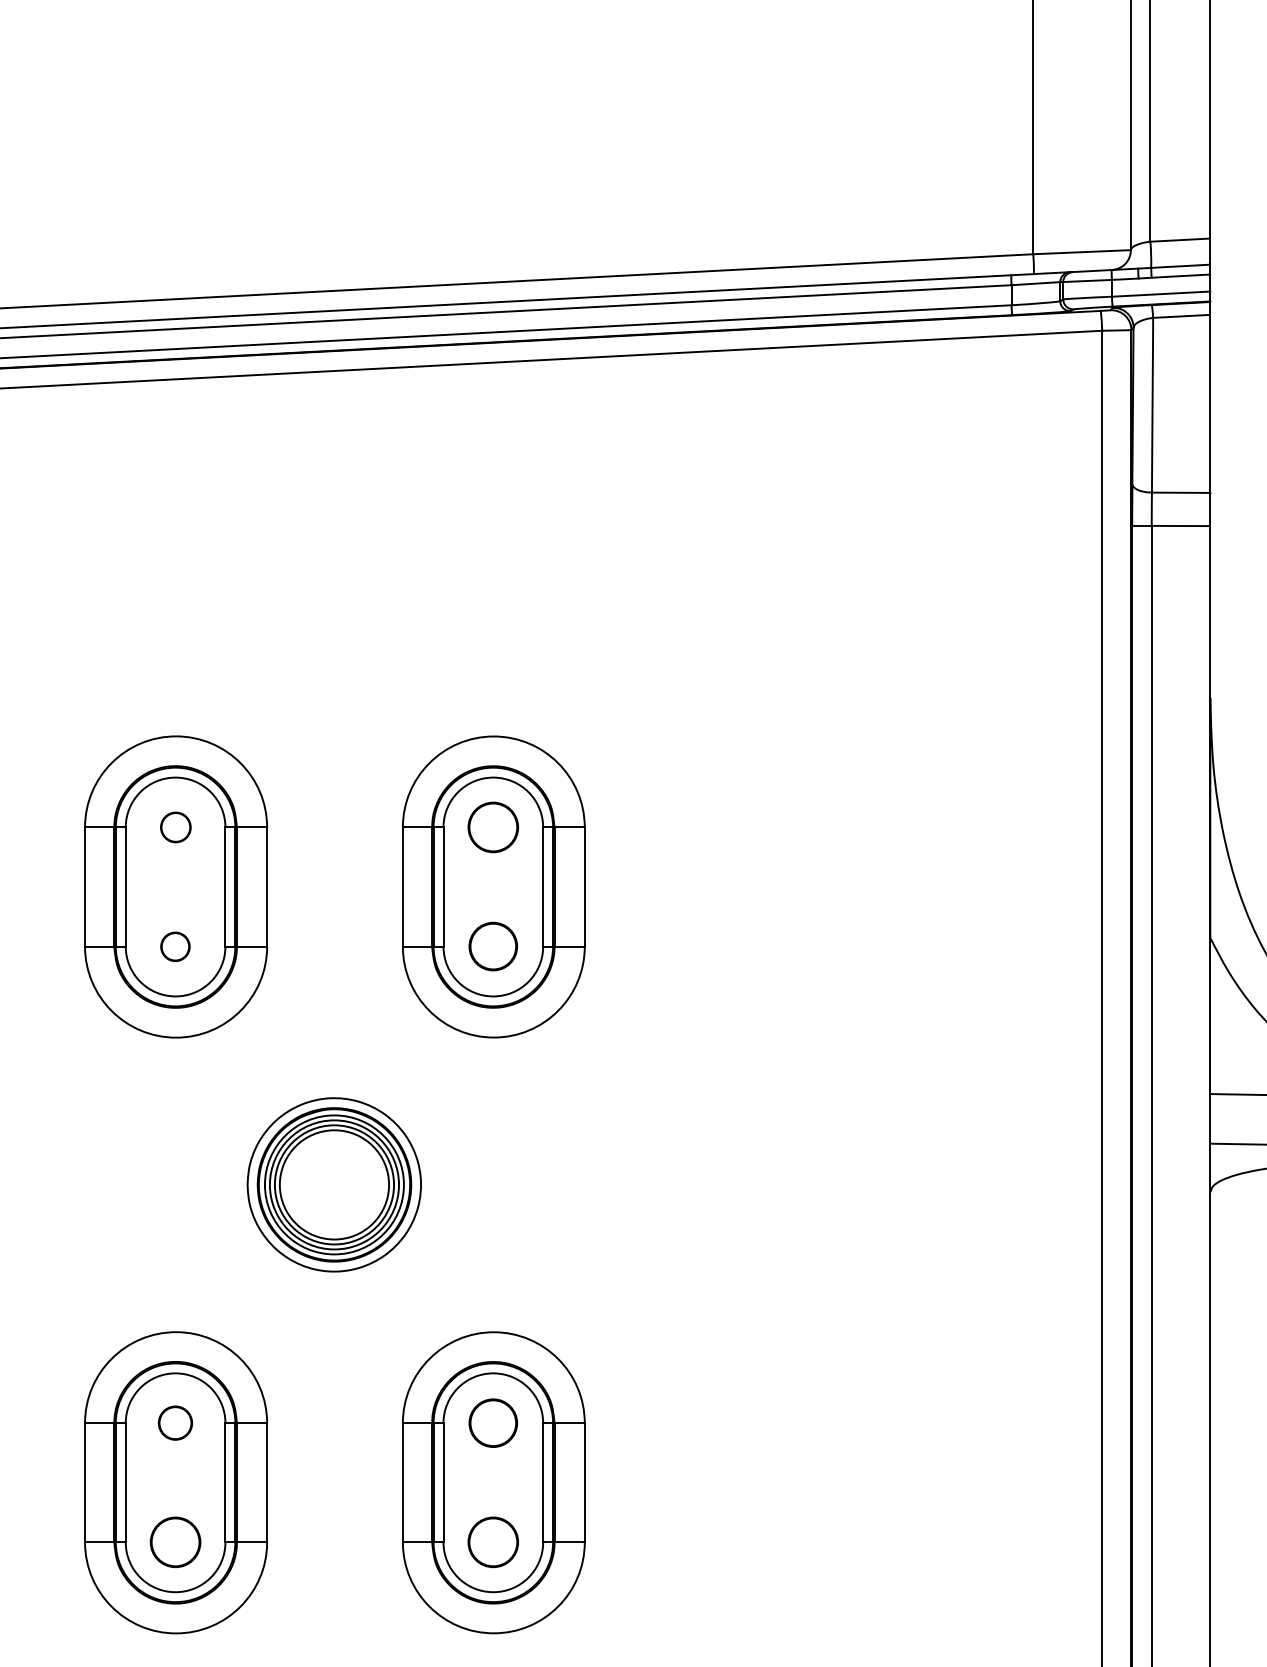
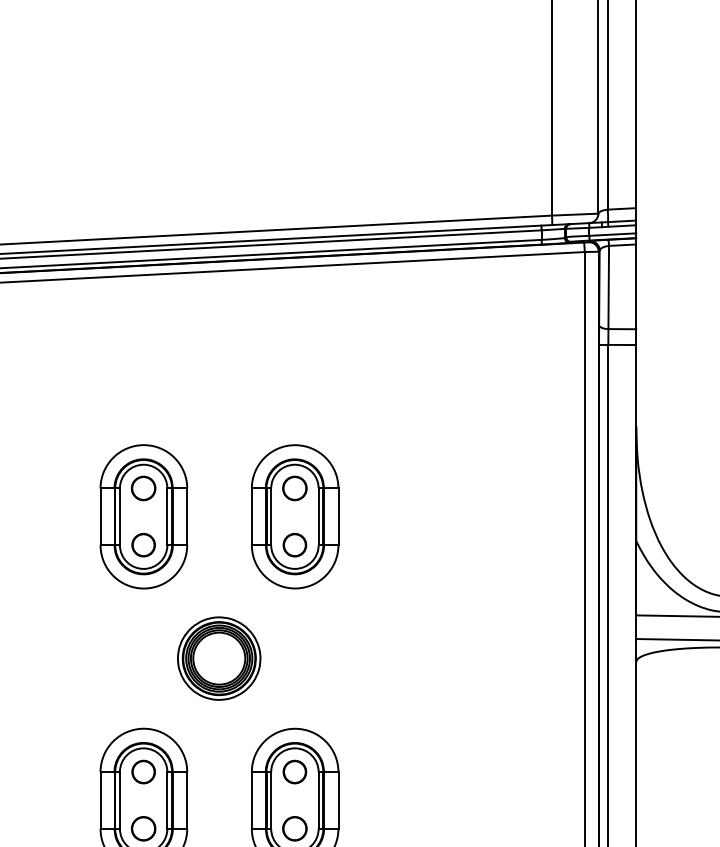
part: (175, 827) -> (143, 488), size x1.67
circle: (175, 947) -> (143, 545), size x1.67
part: (175, 1421) -> (143, 771), size x1.43

